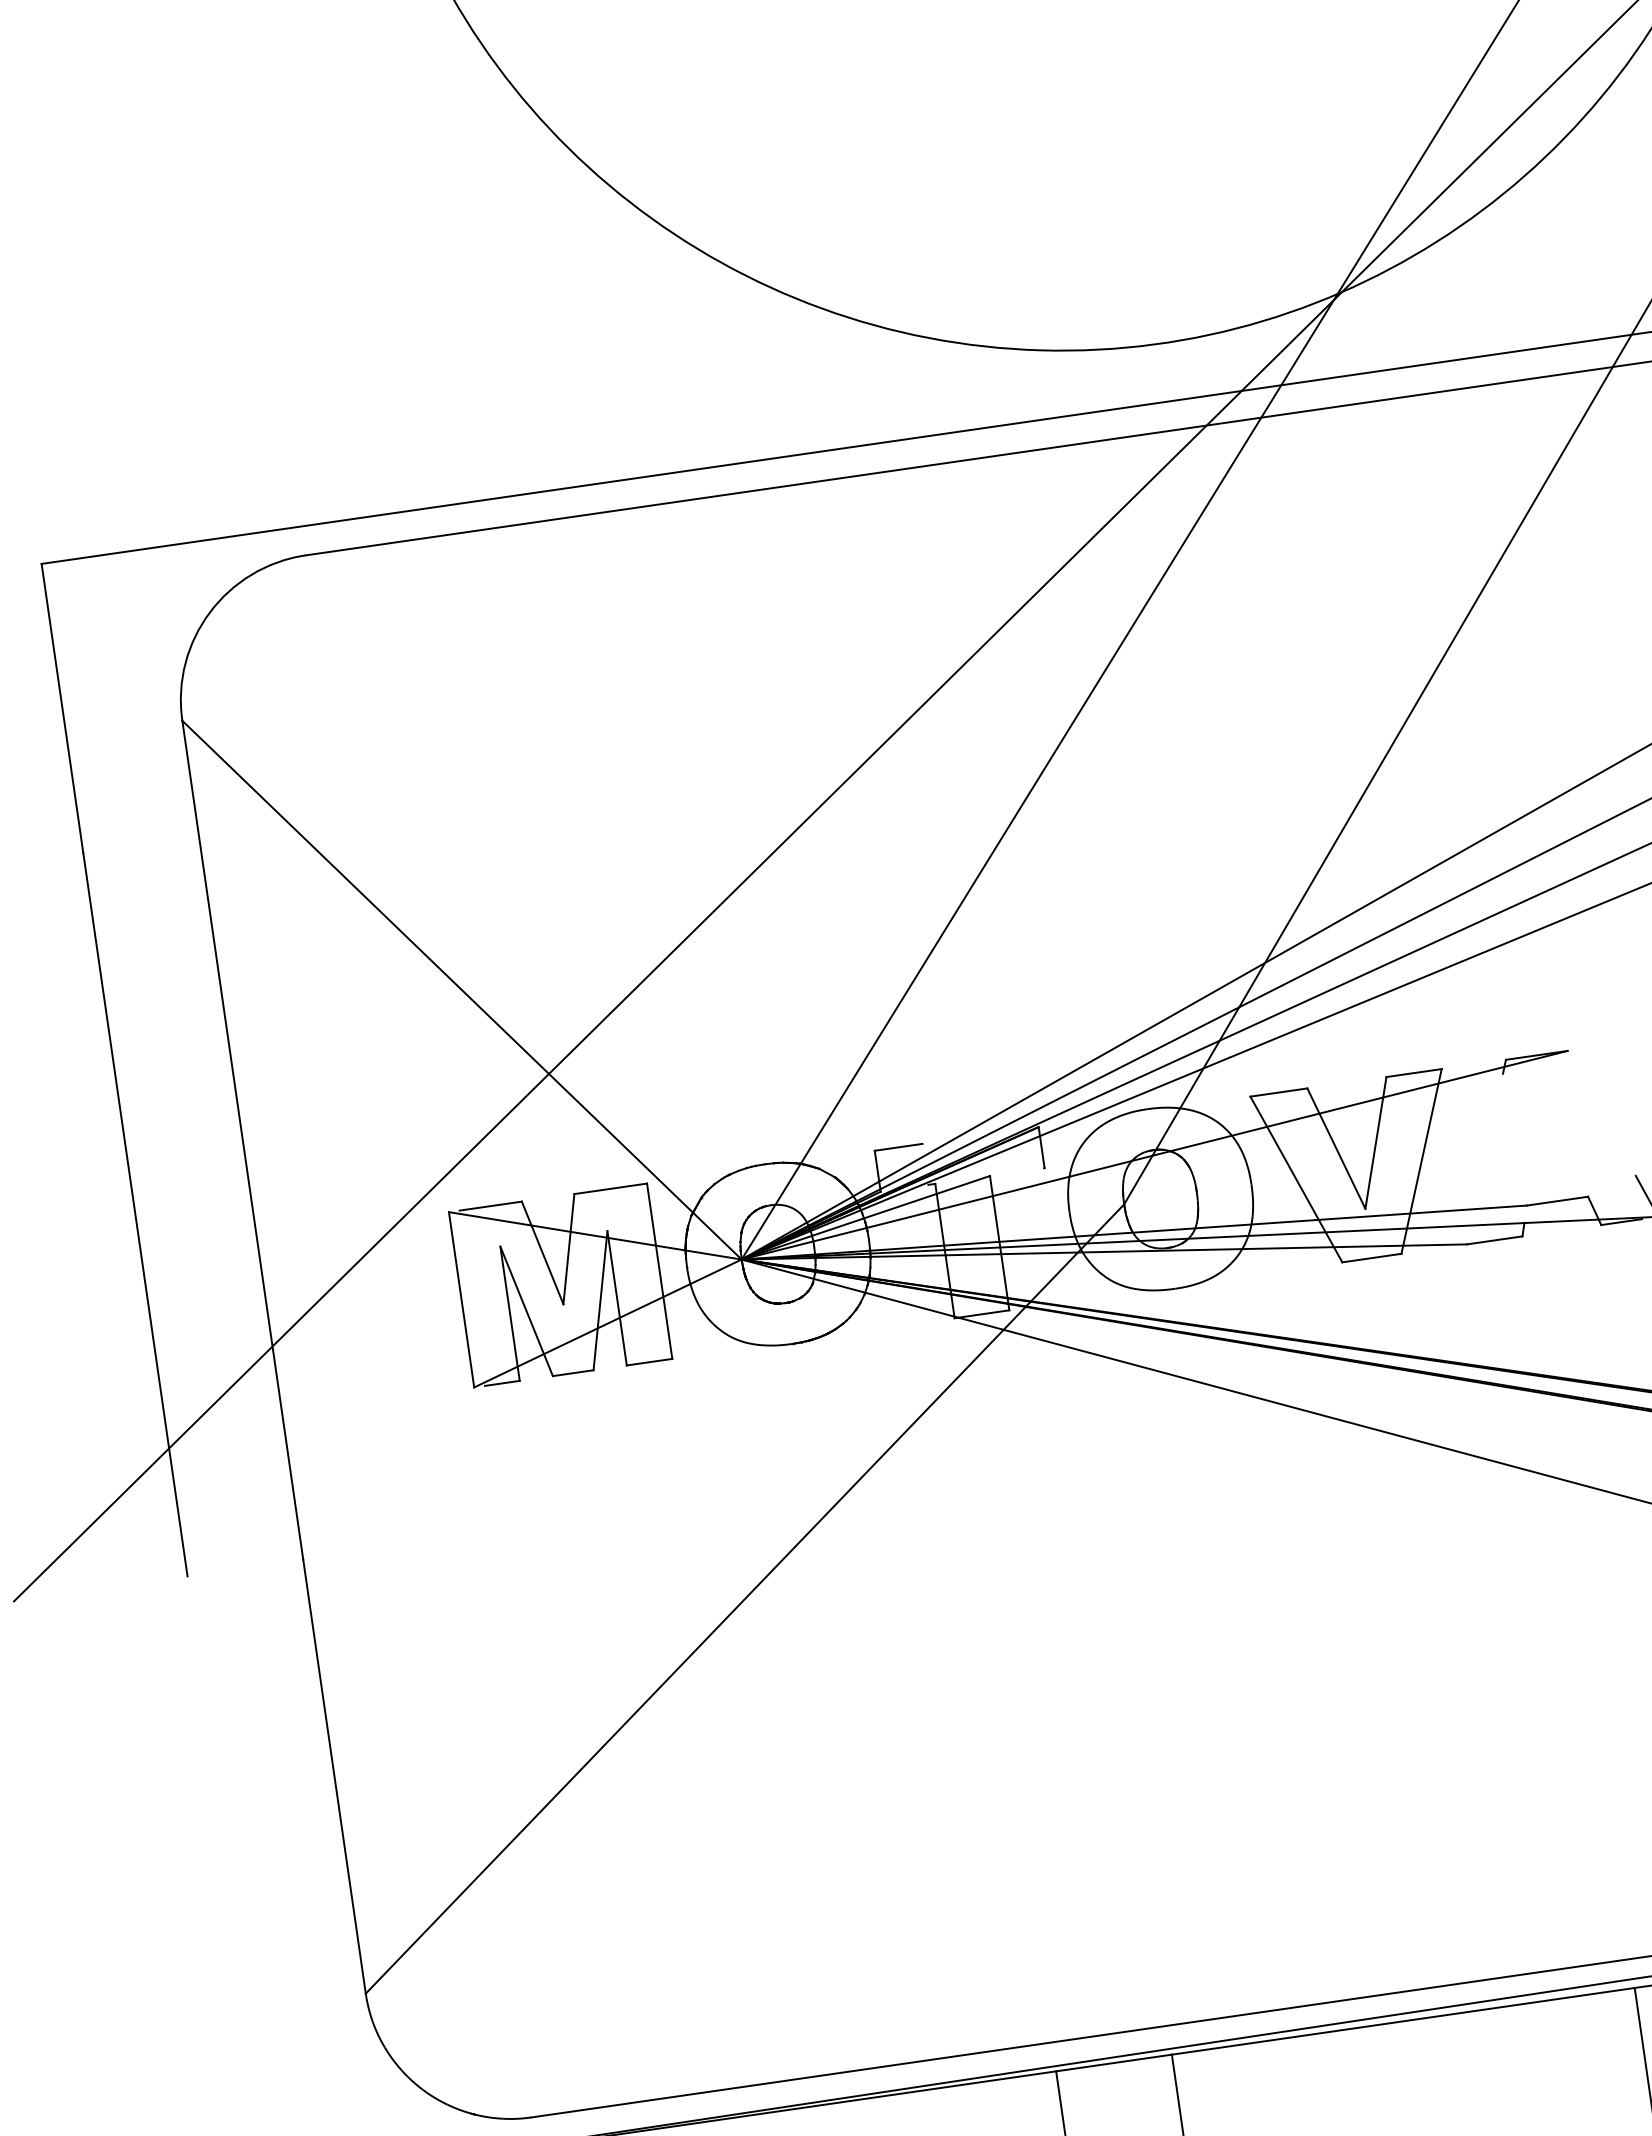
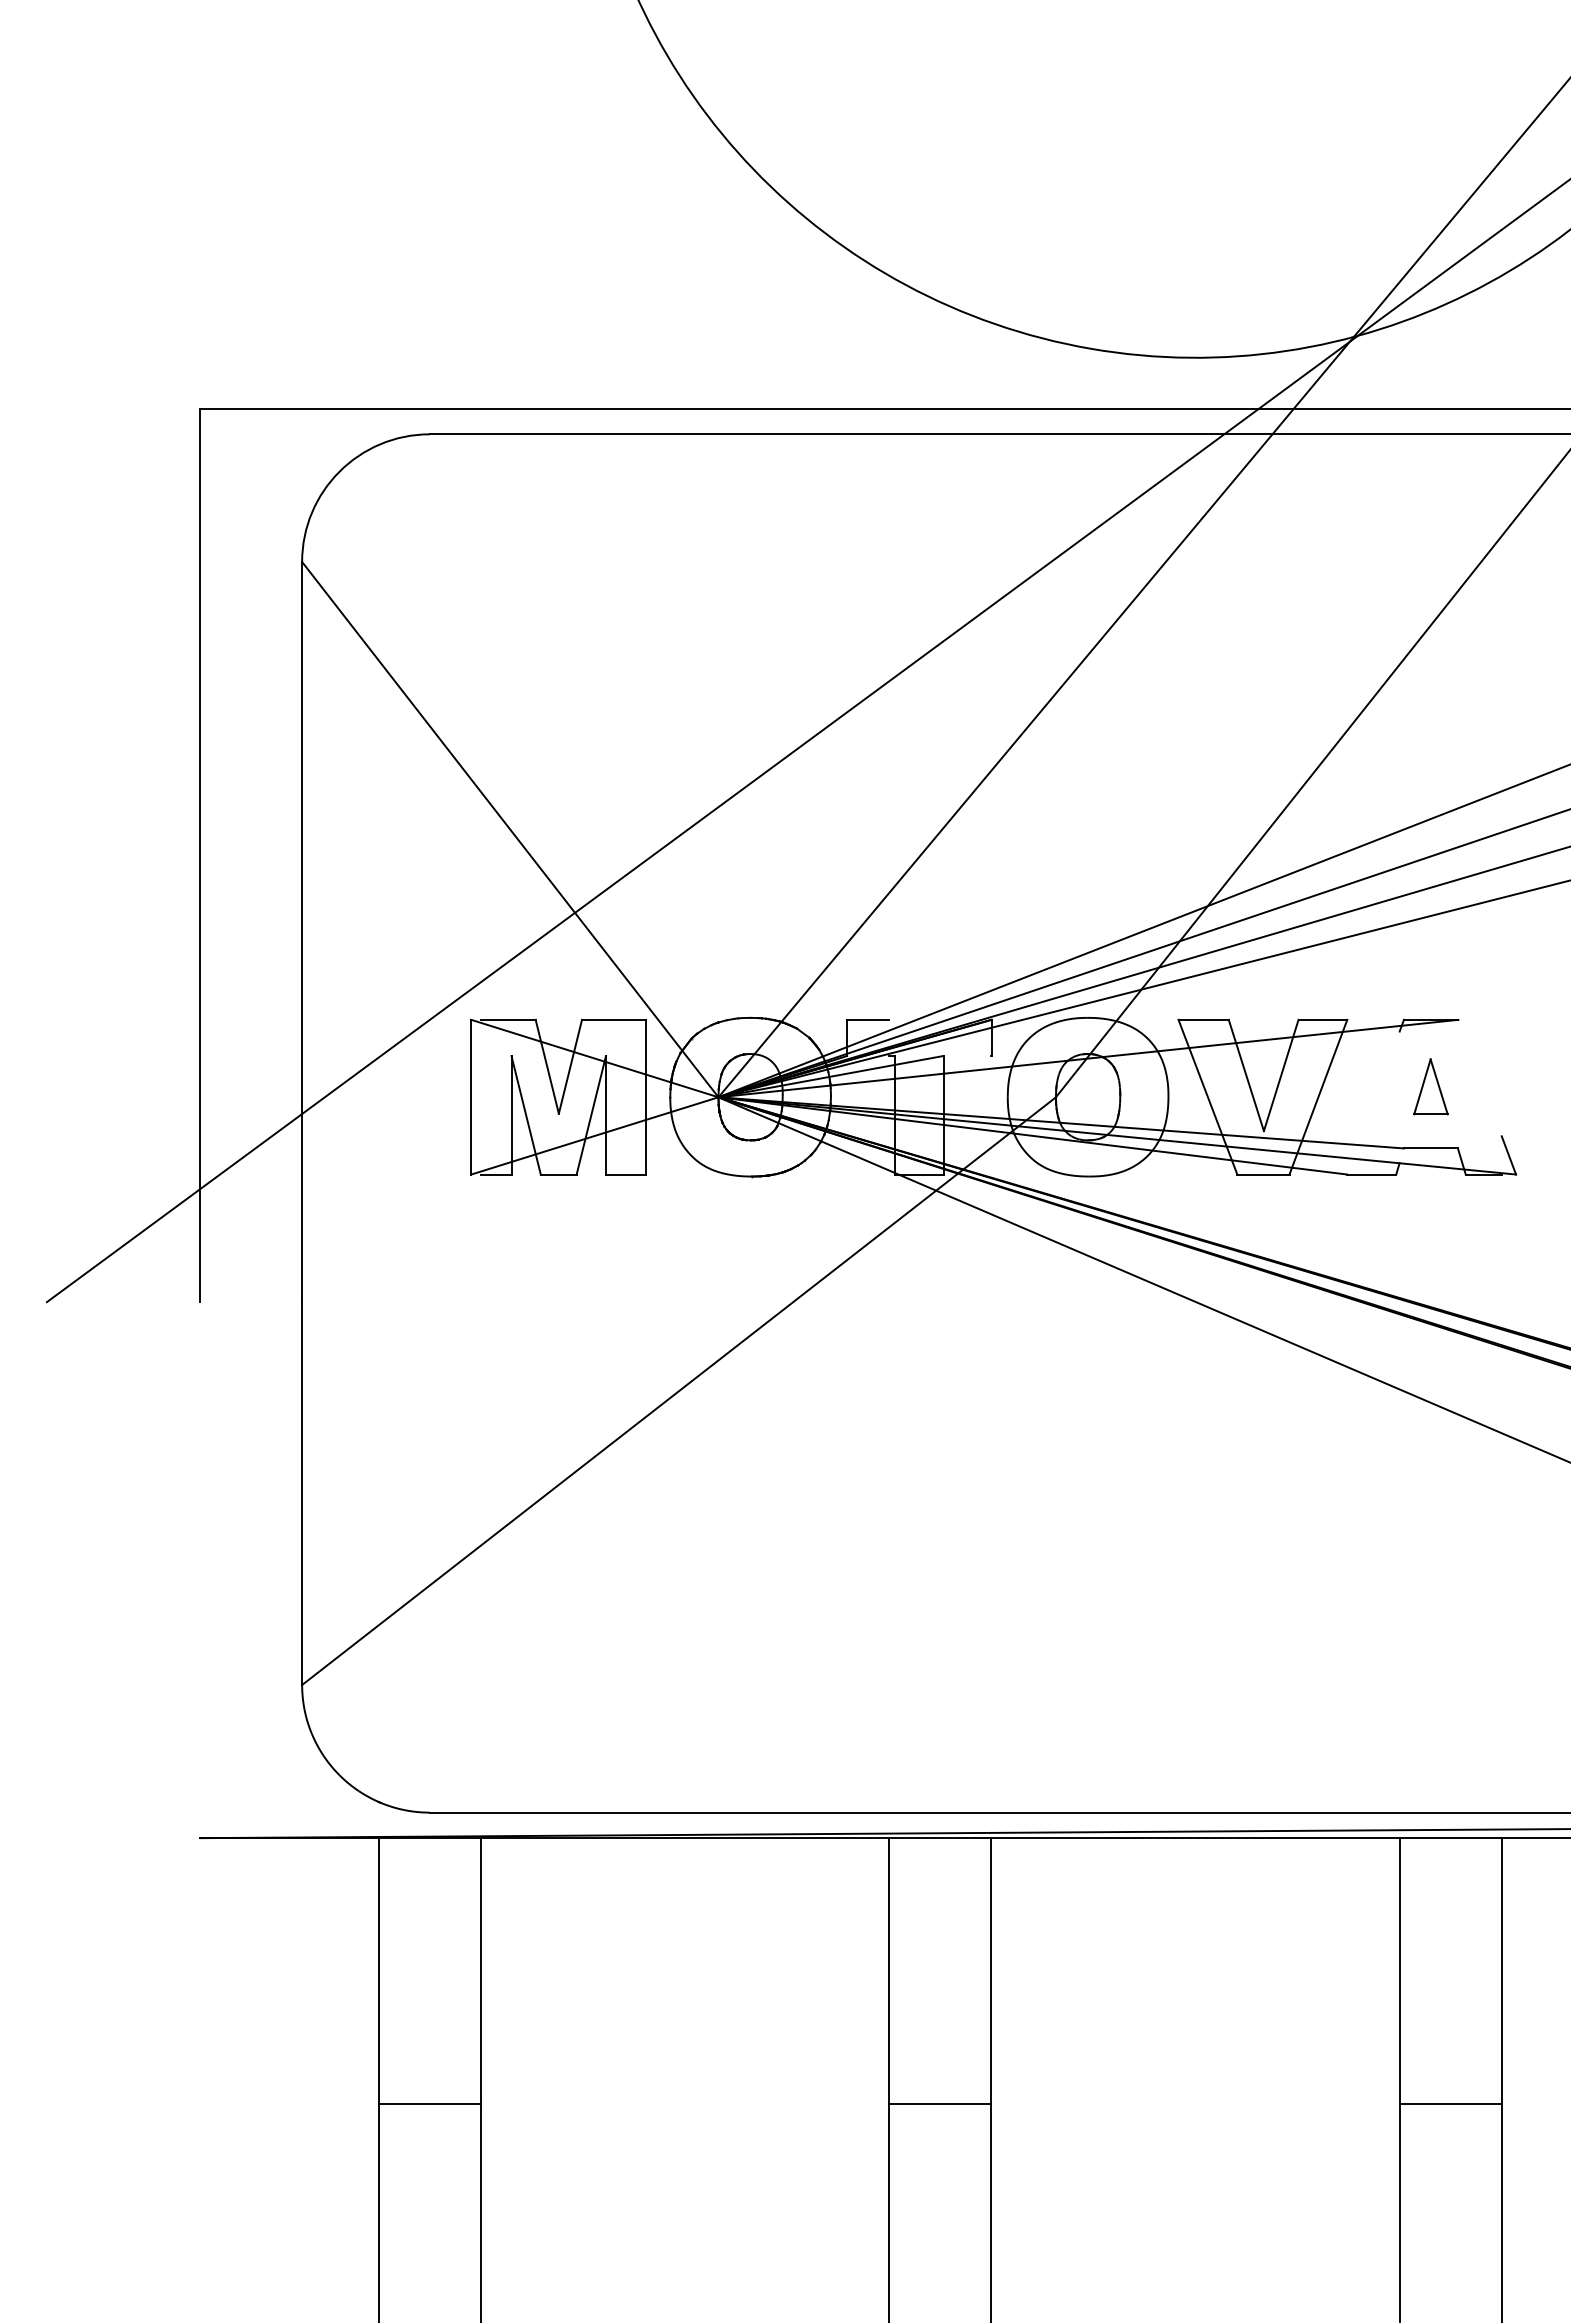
part: (1546, 1131) -> (1430, 1086), added

